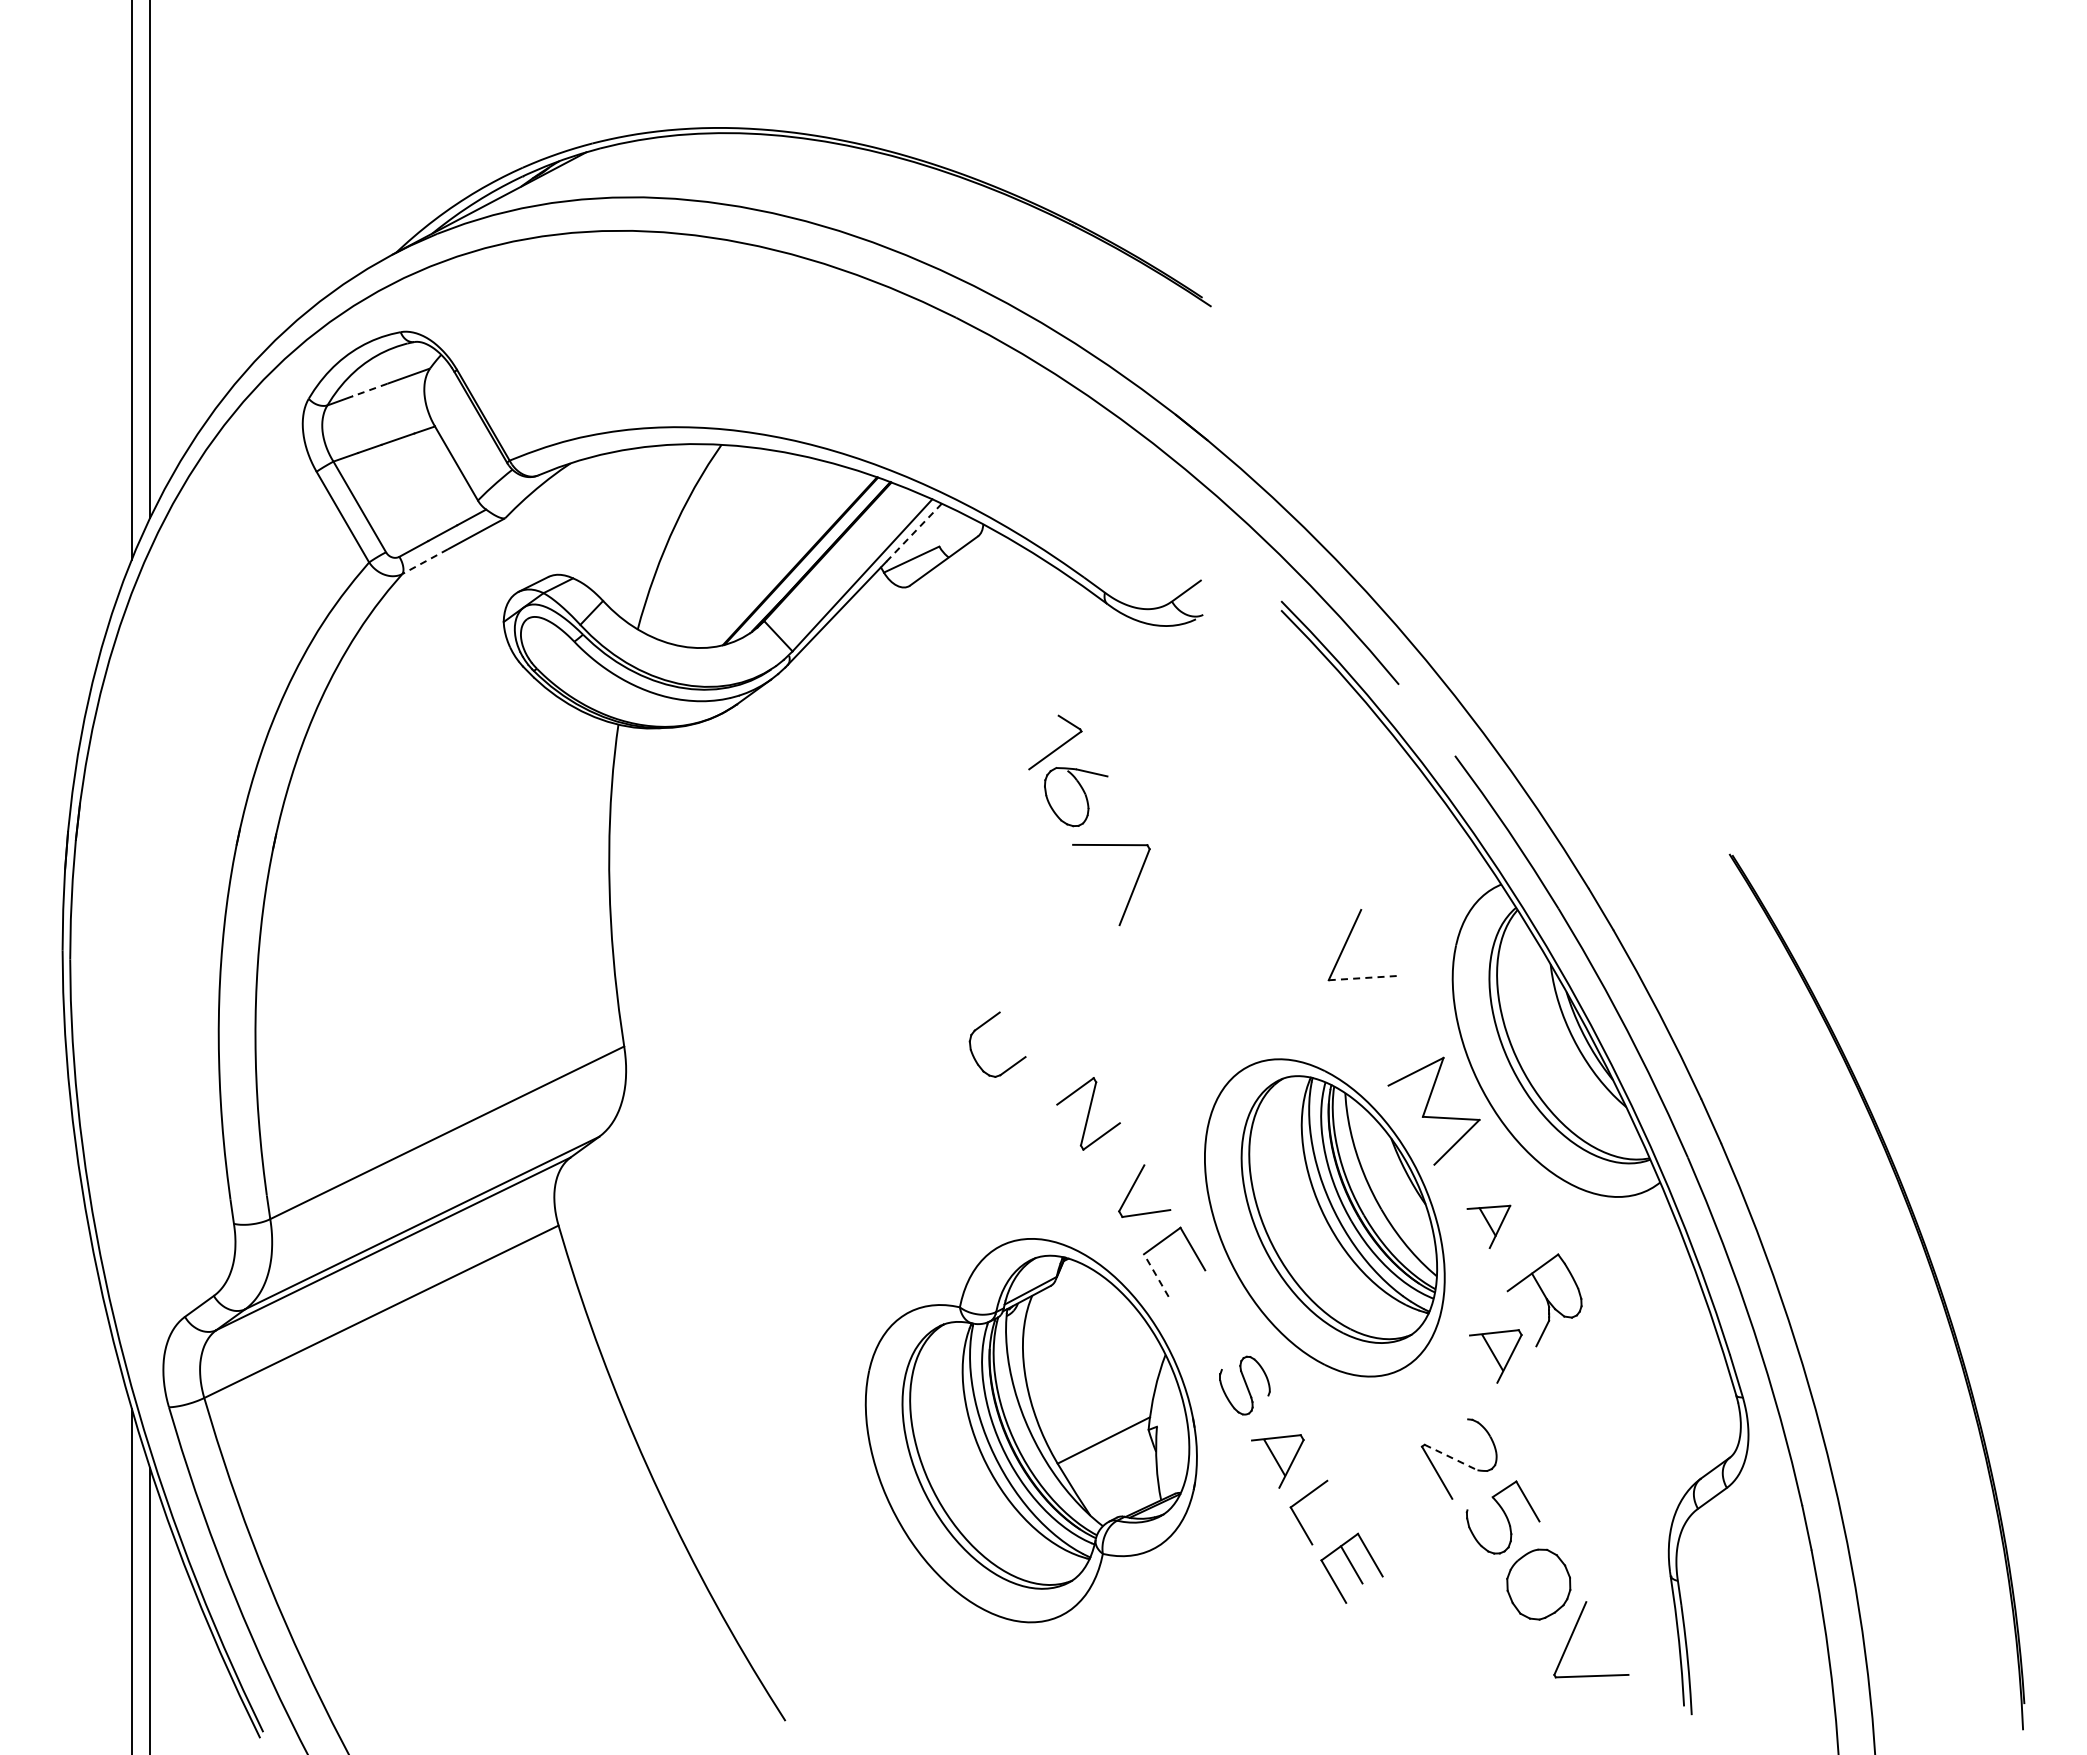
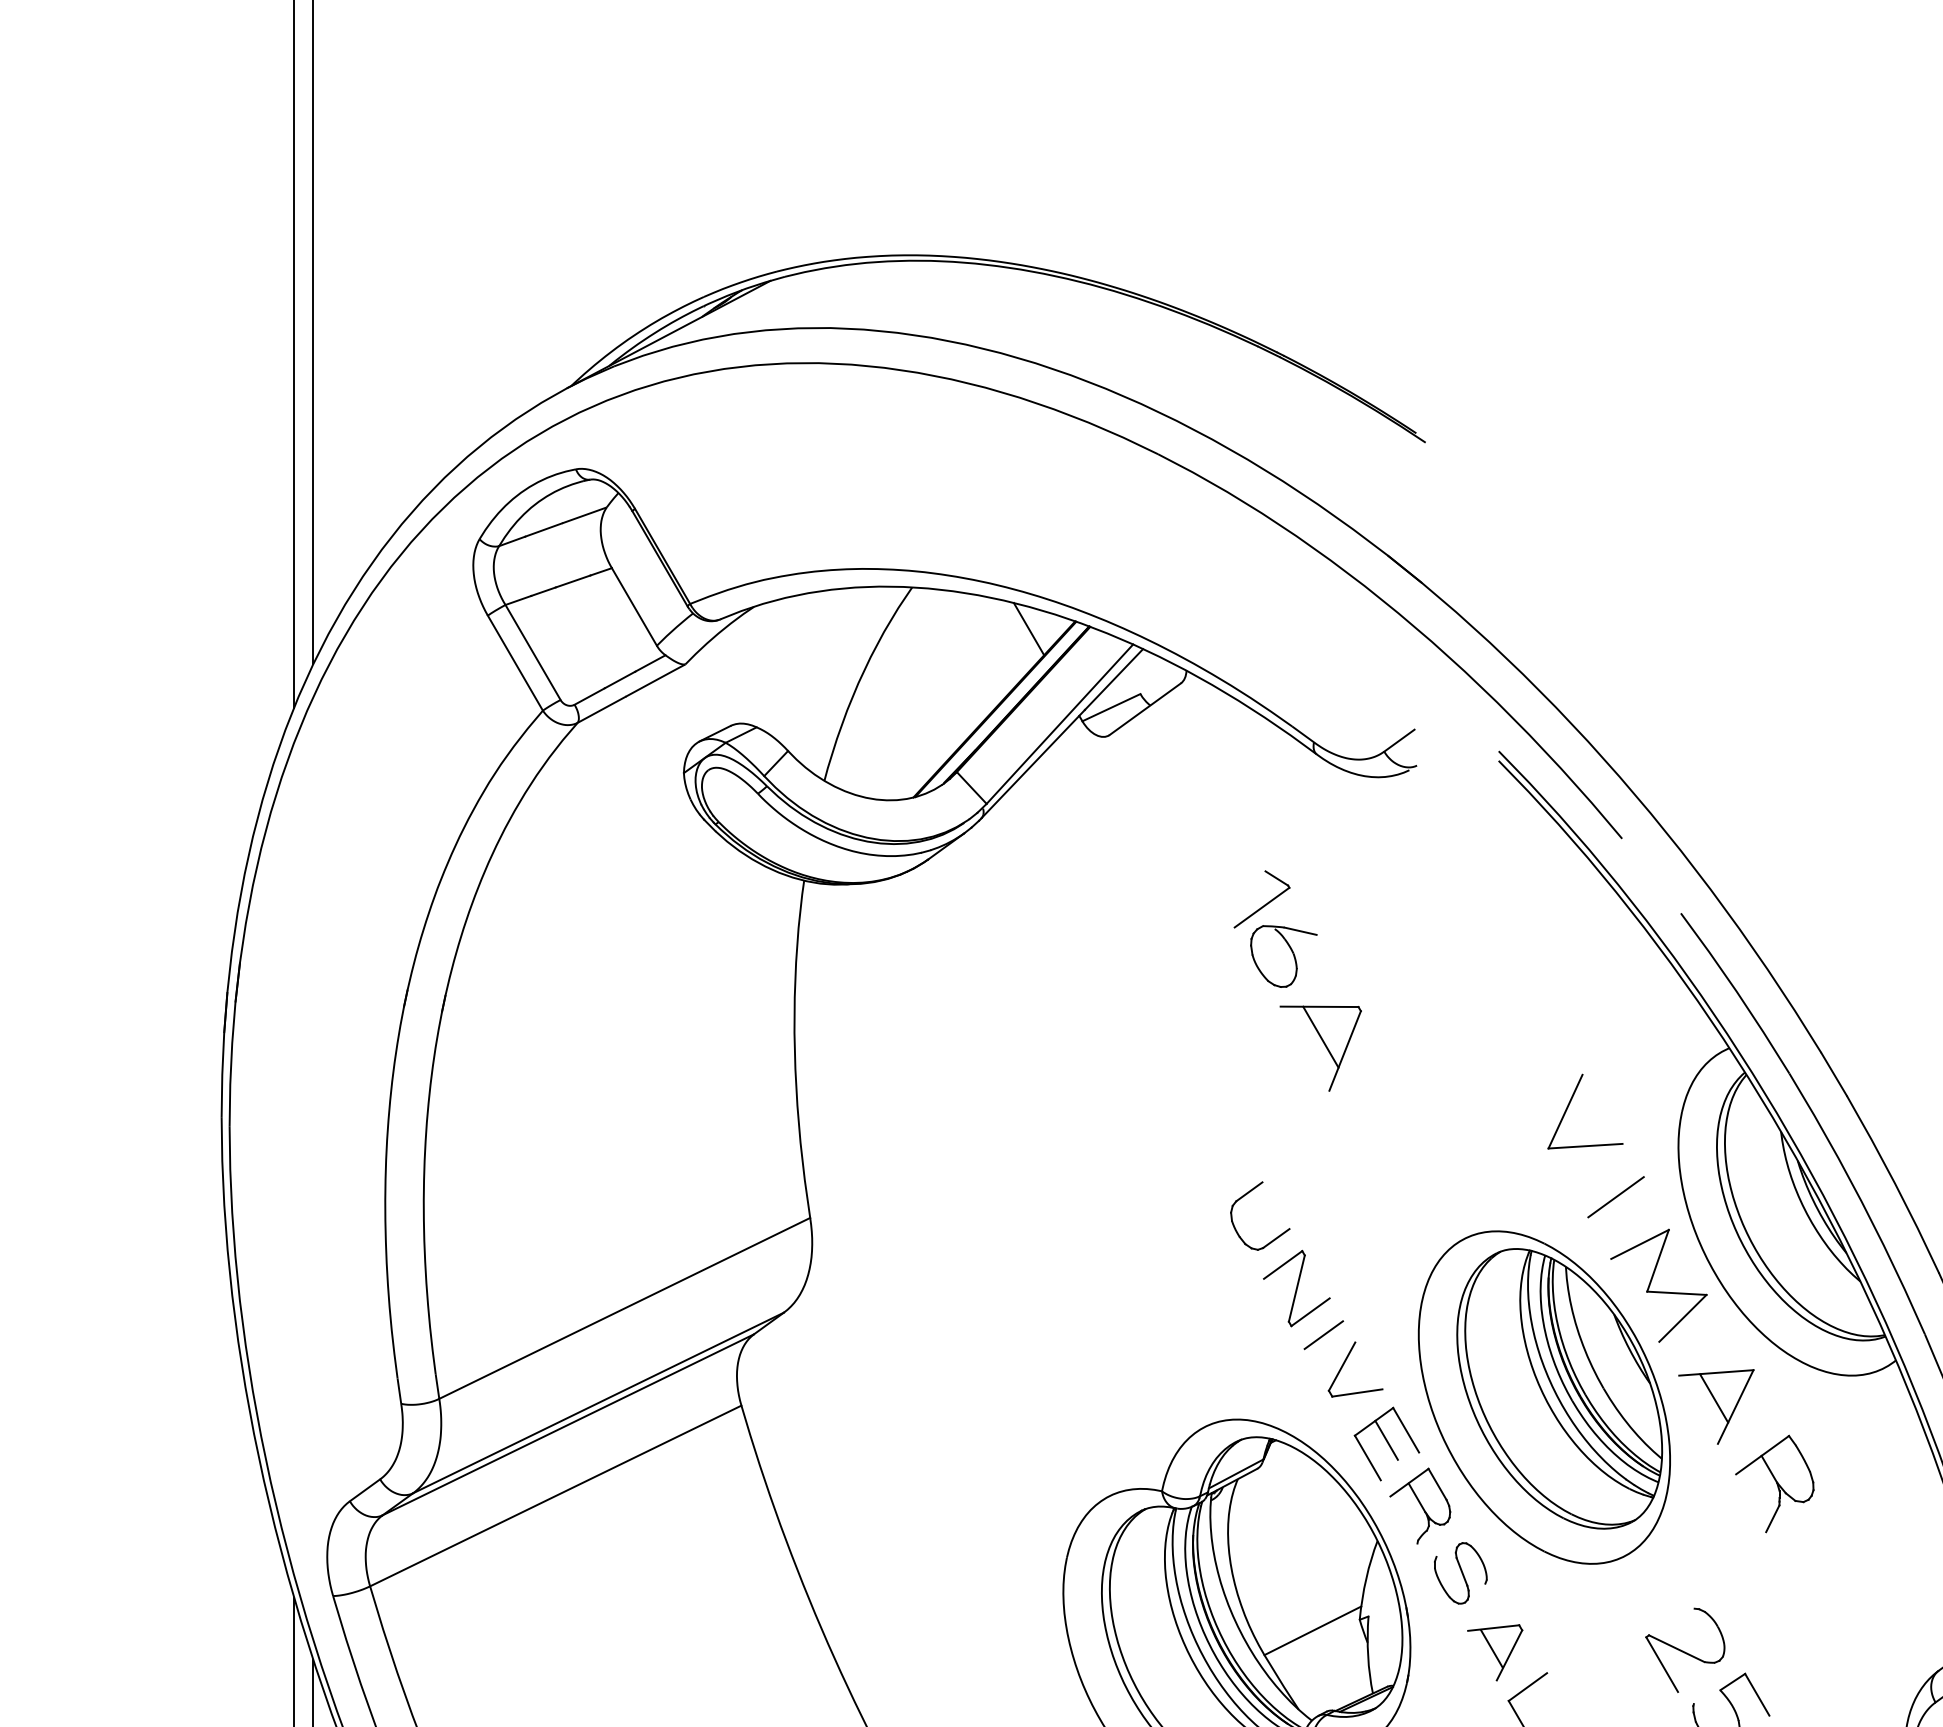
line: (369, 390) -> (543, 530), dashed -> solid
line: (832, 484) -> (1028, 628), added
line: (914, 532) -> (1114, 679), dashed -> solid
line: (425, 561) -> (601, 709), dashed -> solid
line: (1111, 873) -> (1320, 1036), added
line: (1364, 978) -> (1586, 1146), dashed -> solid
part: (982, 1026) -> (1244, 1196), moved
line: (1392, 1026) -> (1615, 1196), added
line: (1114, 1158) -> (1324, 1335), added
part: (1488, 1226) -> (1715, 1406), size x1.67
line: (1174, 1258) -> (1386, 1440), added
line: (1156, 1275) -> (1368, 1457), dashed -> solid
part: (1205, 1321) -> (1419, 1506), added
part: (1495, 1356) -> (1723, 1542), removed
line: (1451, 1457) -> (1677, 1648), dashed -> solid

